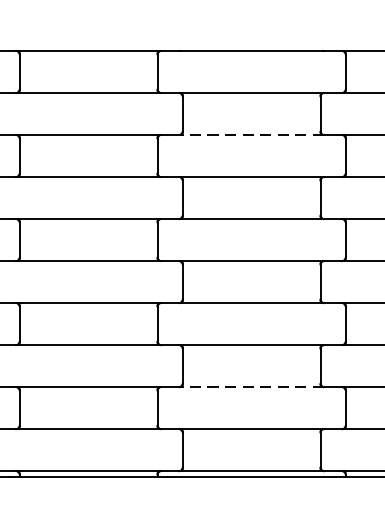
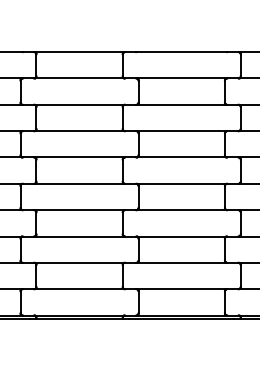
line: (251, 134) -> (181, 104), dashed -> solid
line: (251, 386) -> (181, 262), dashed -> solid

